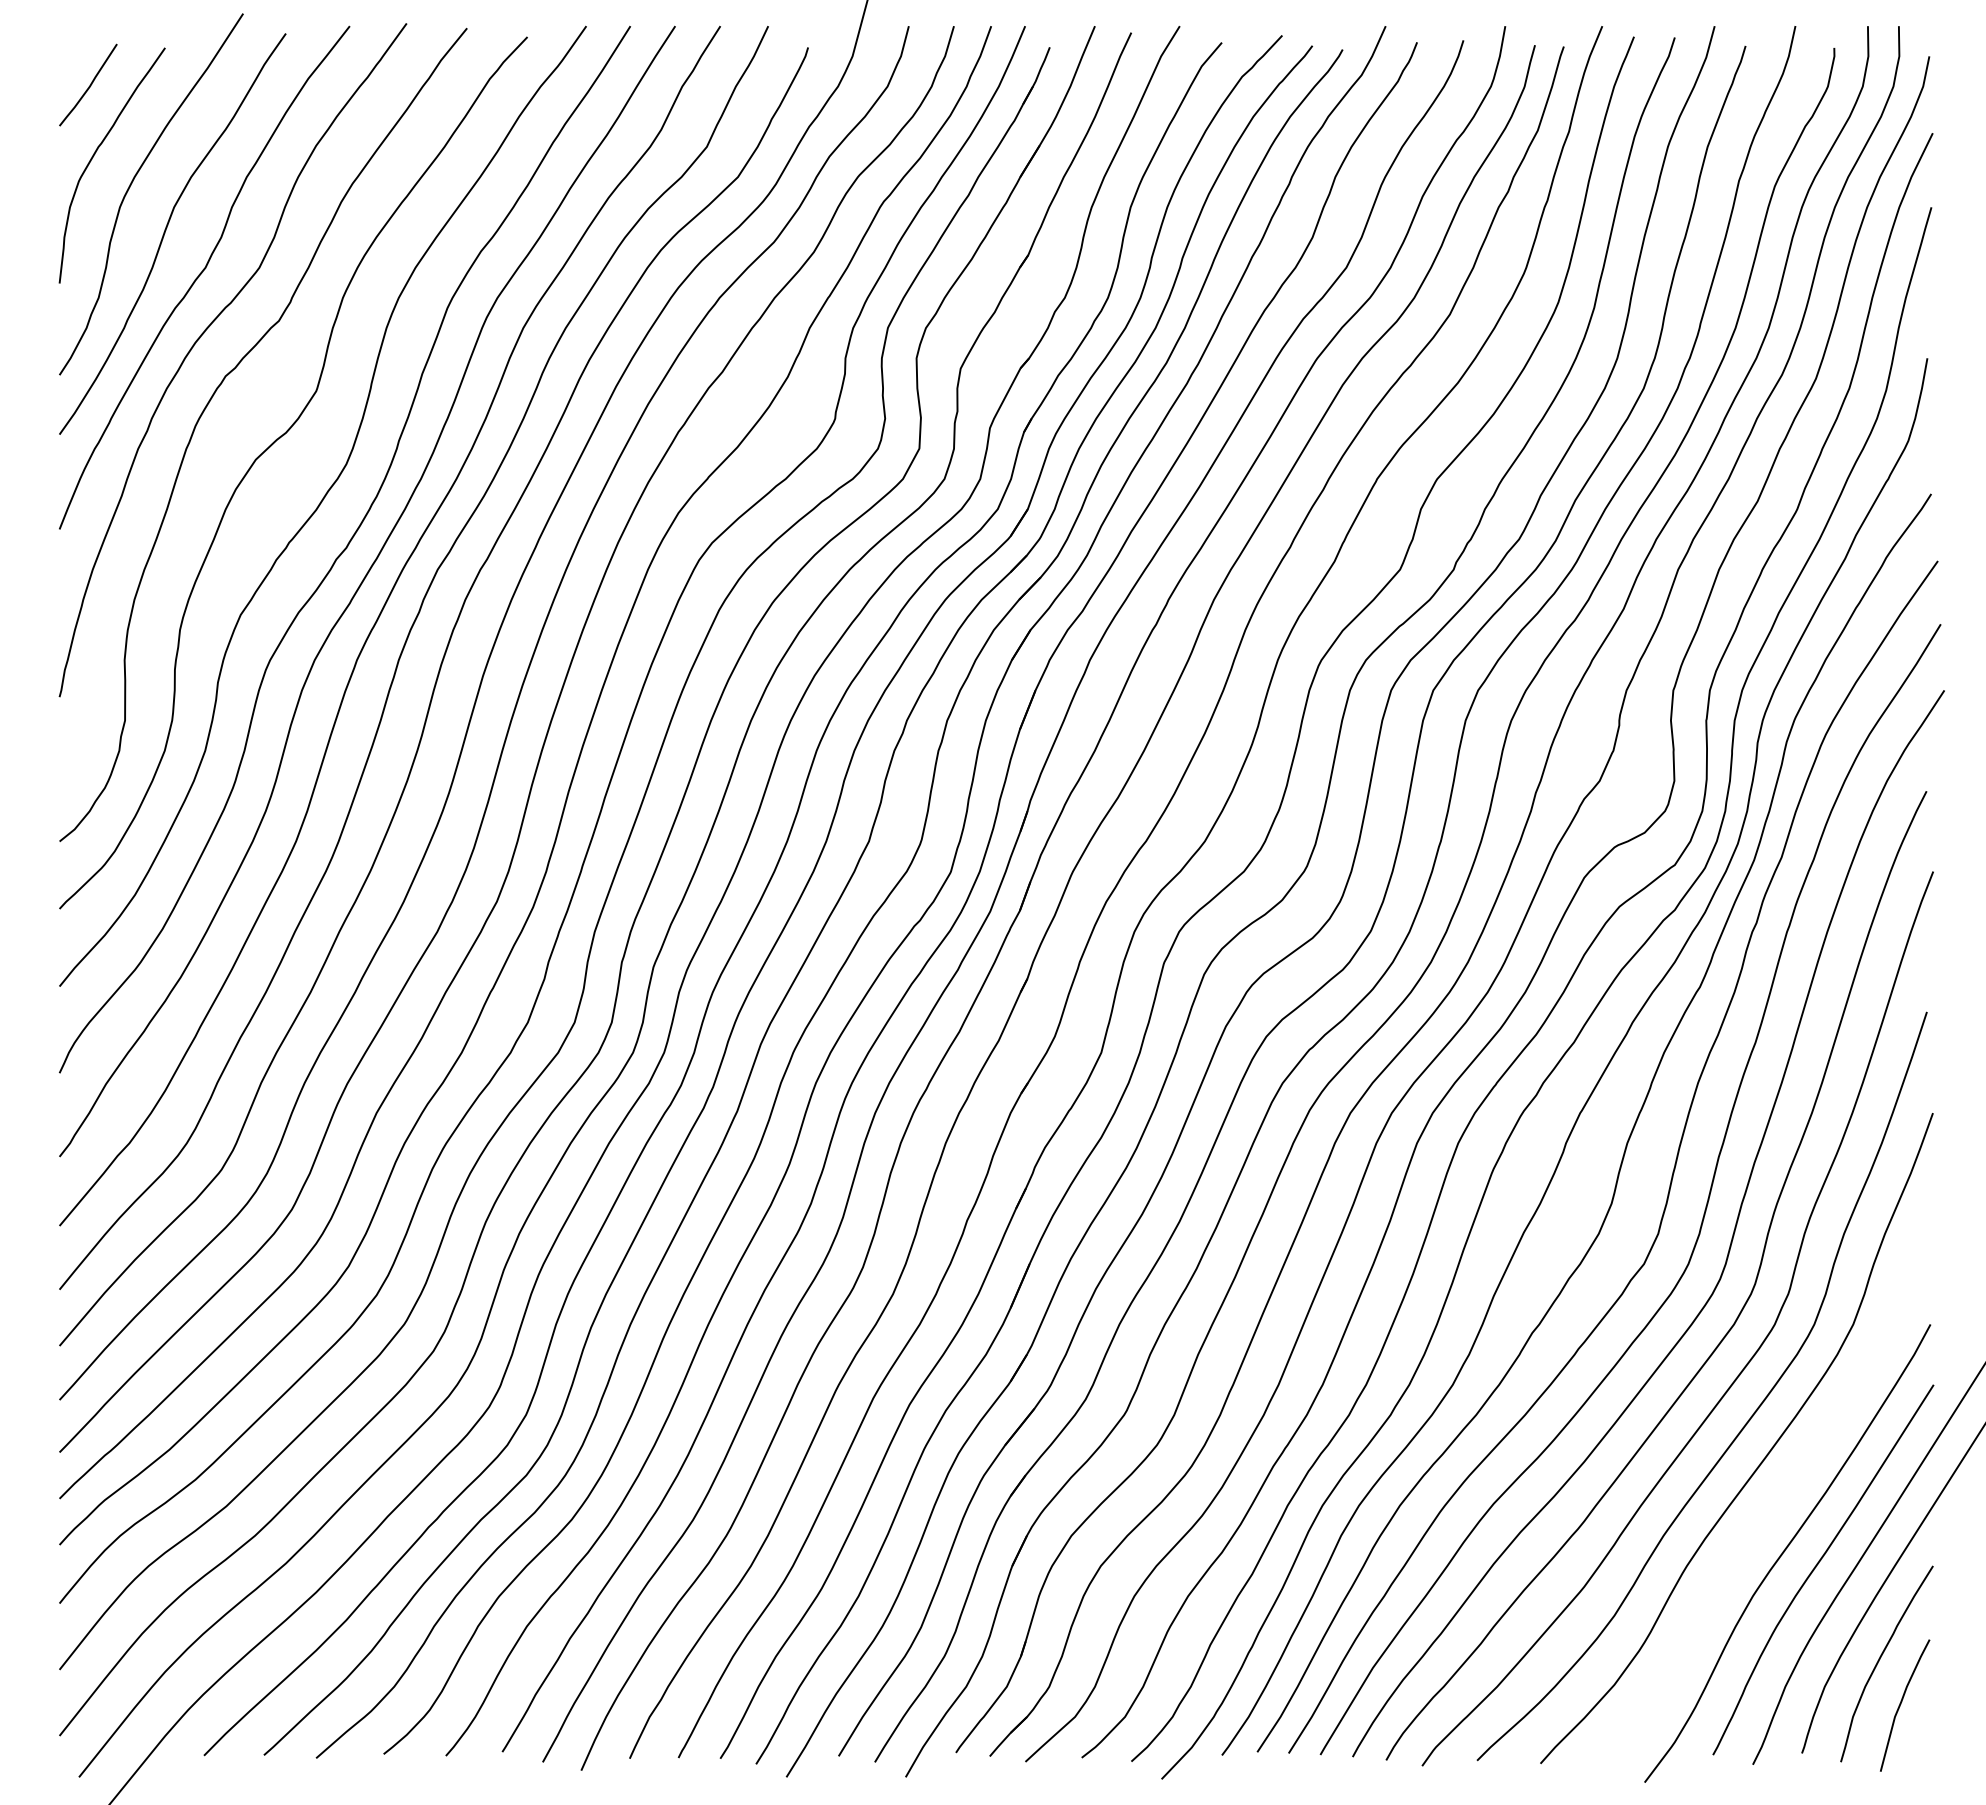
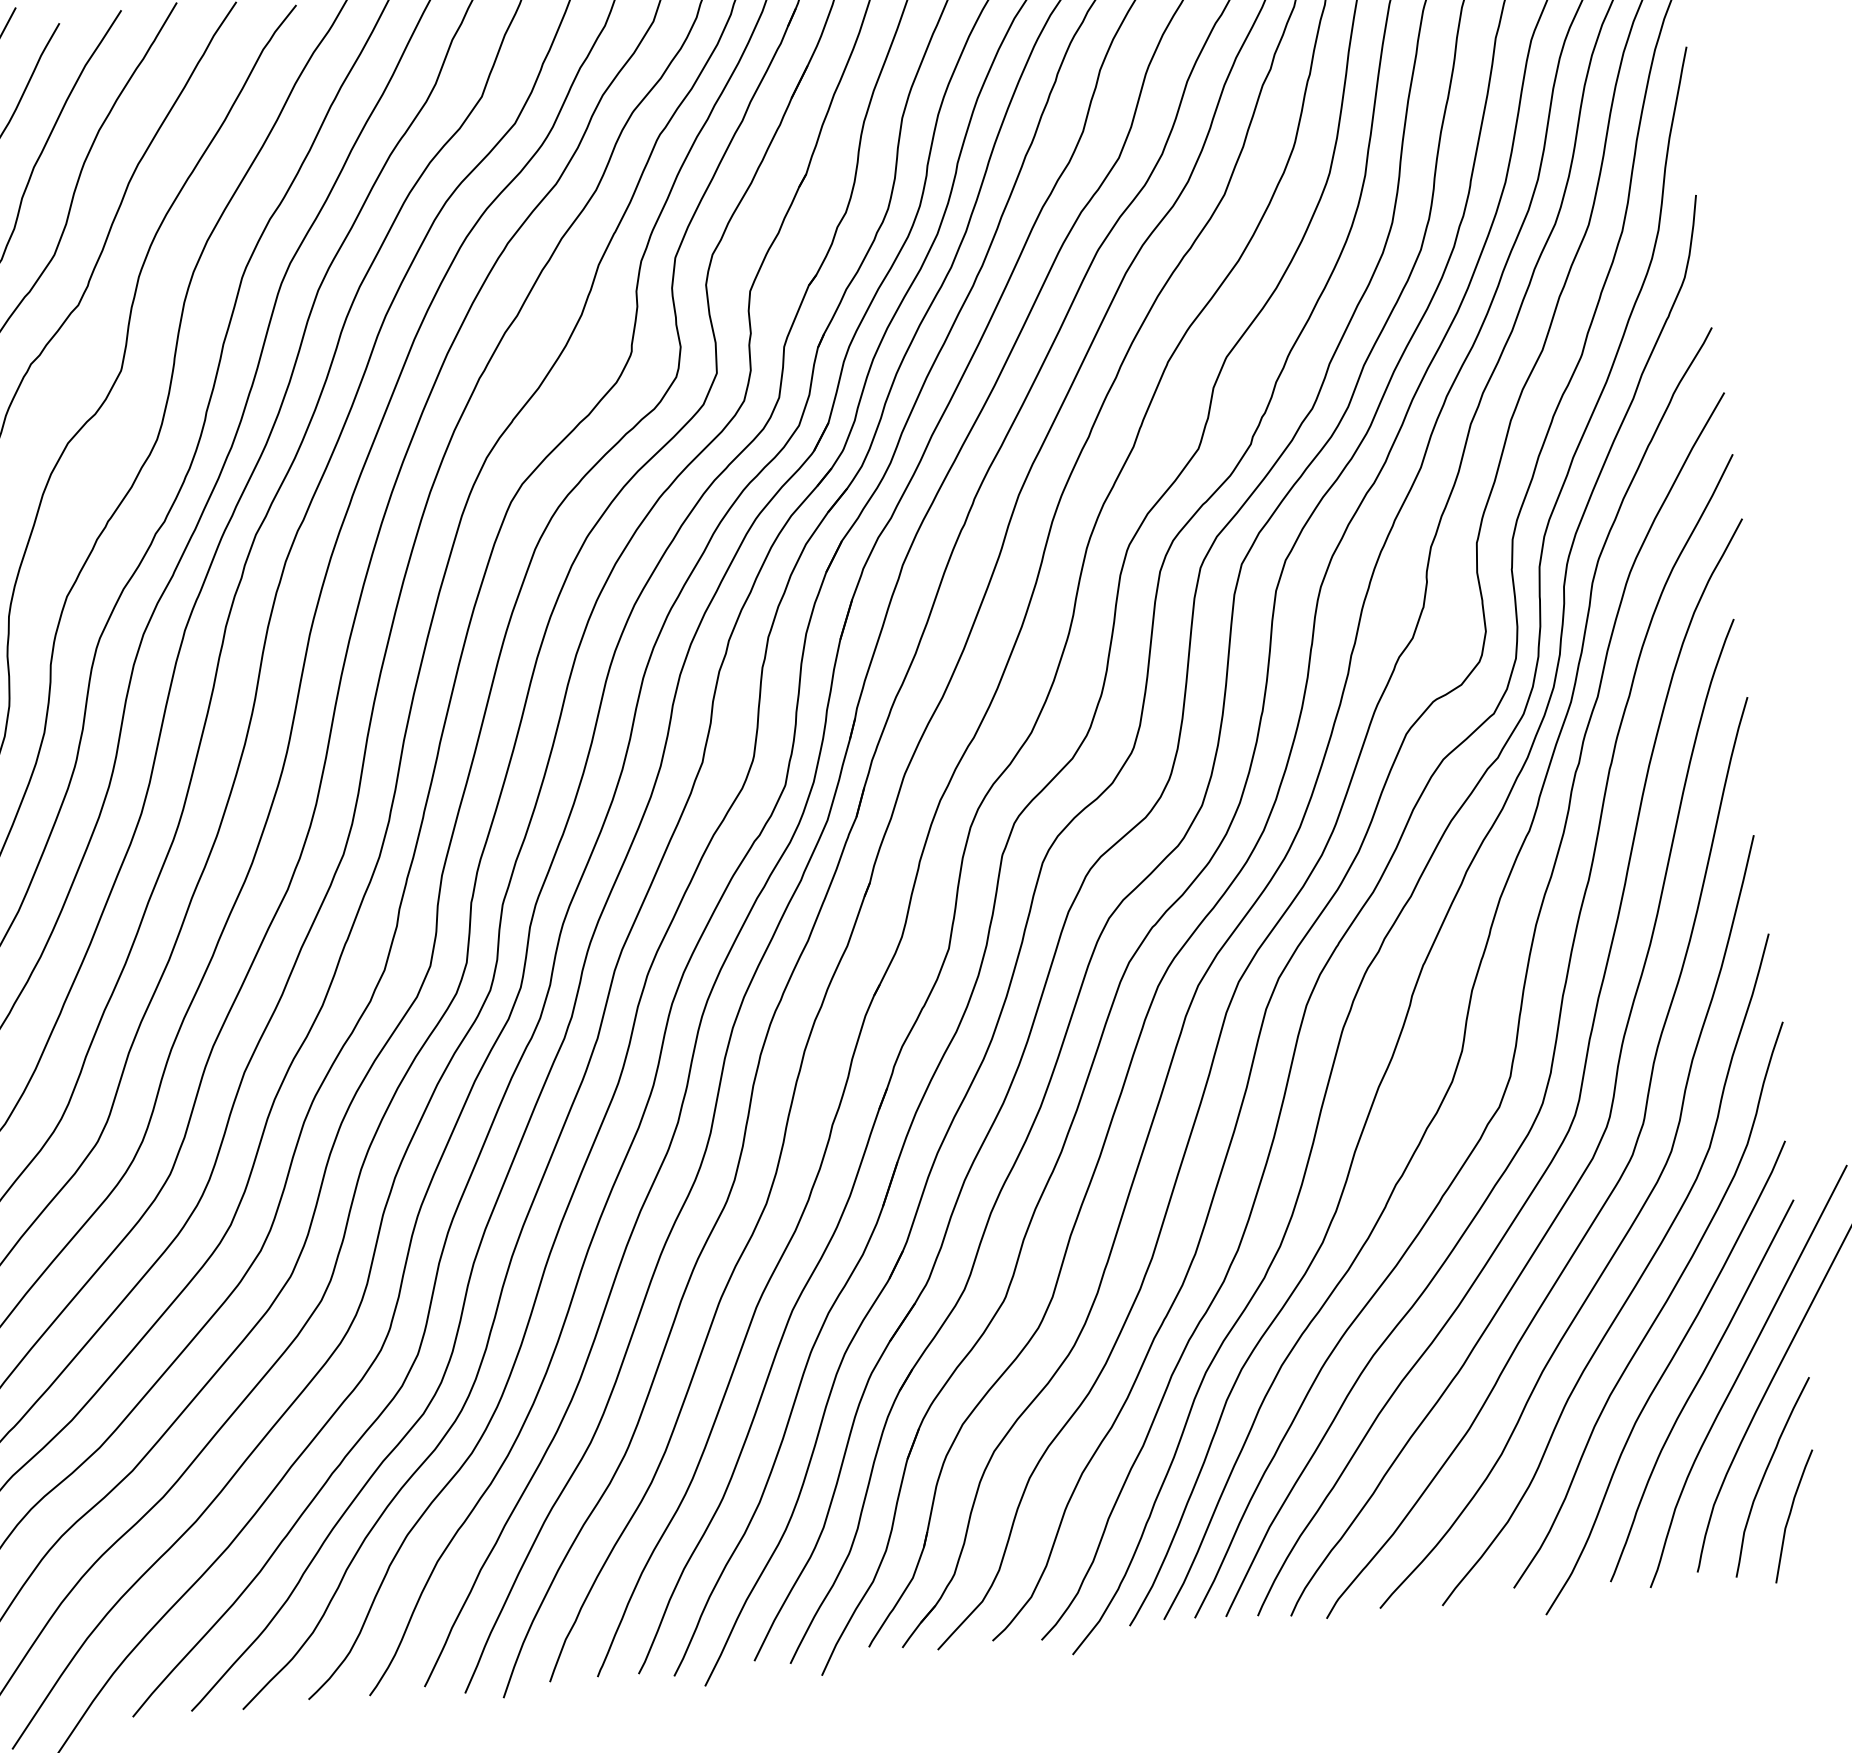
curve: (1788, 1483) -> (1660, 1309), added

